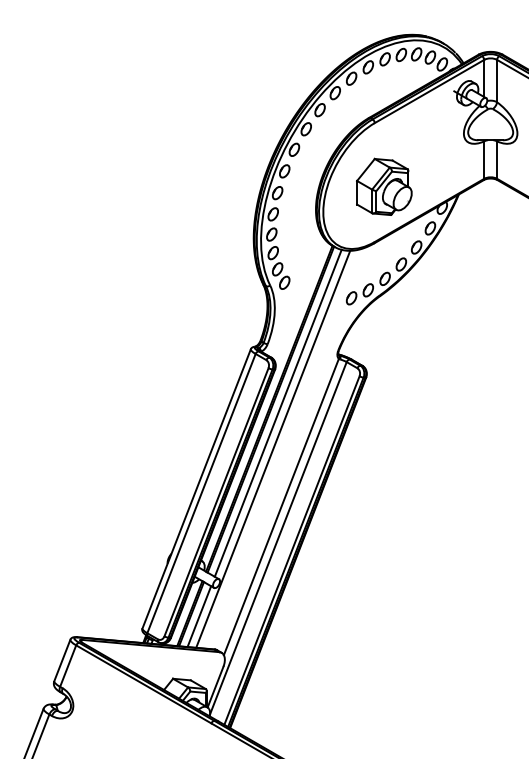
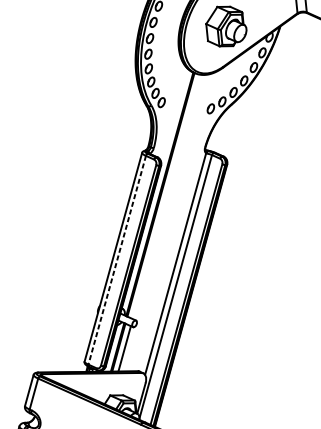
line: (277, 412) -> (165, 196), removed
line: (273, 448) -> (165, 222), removed
line: (201, 493) -> (117, 260), solid -> dashed

